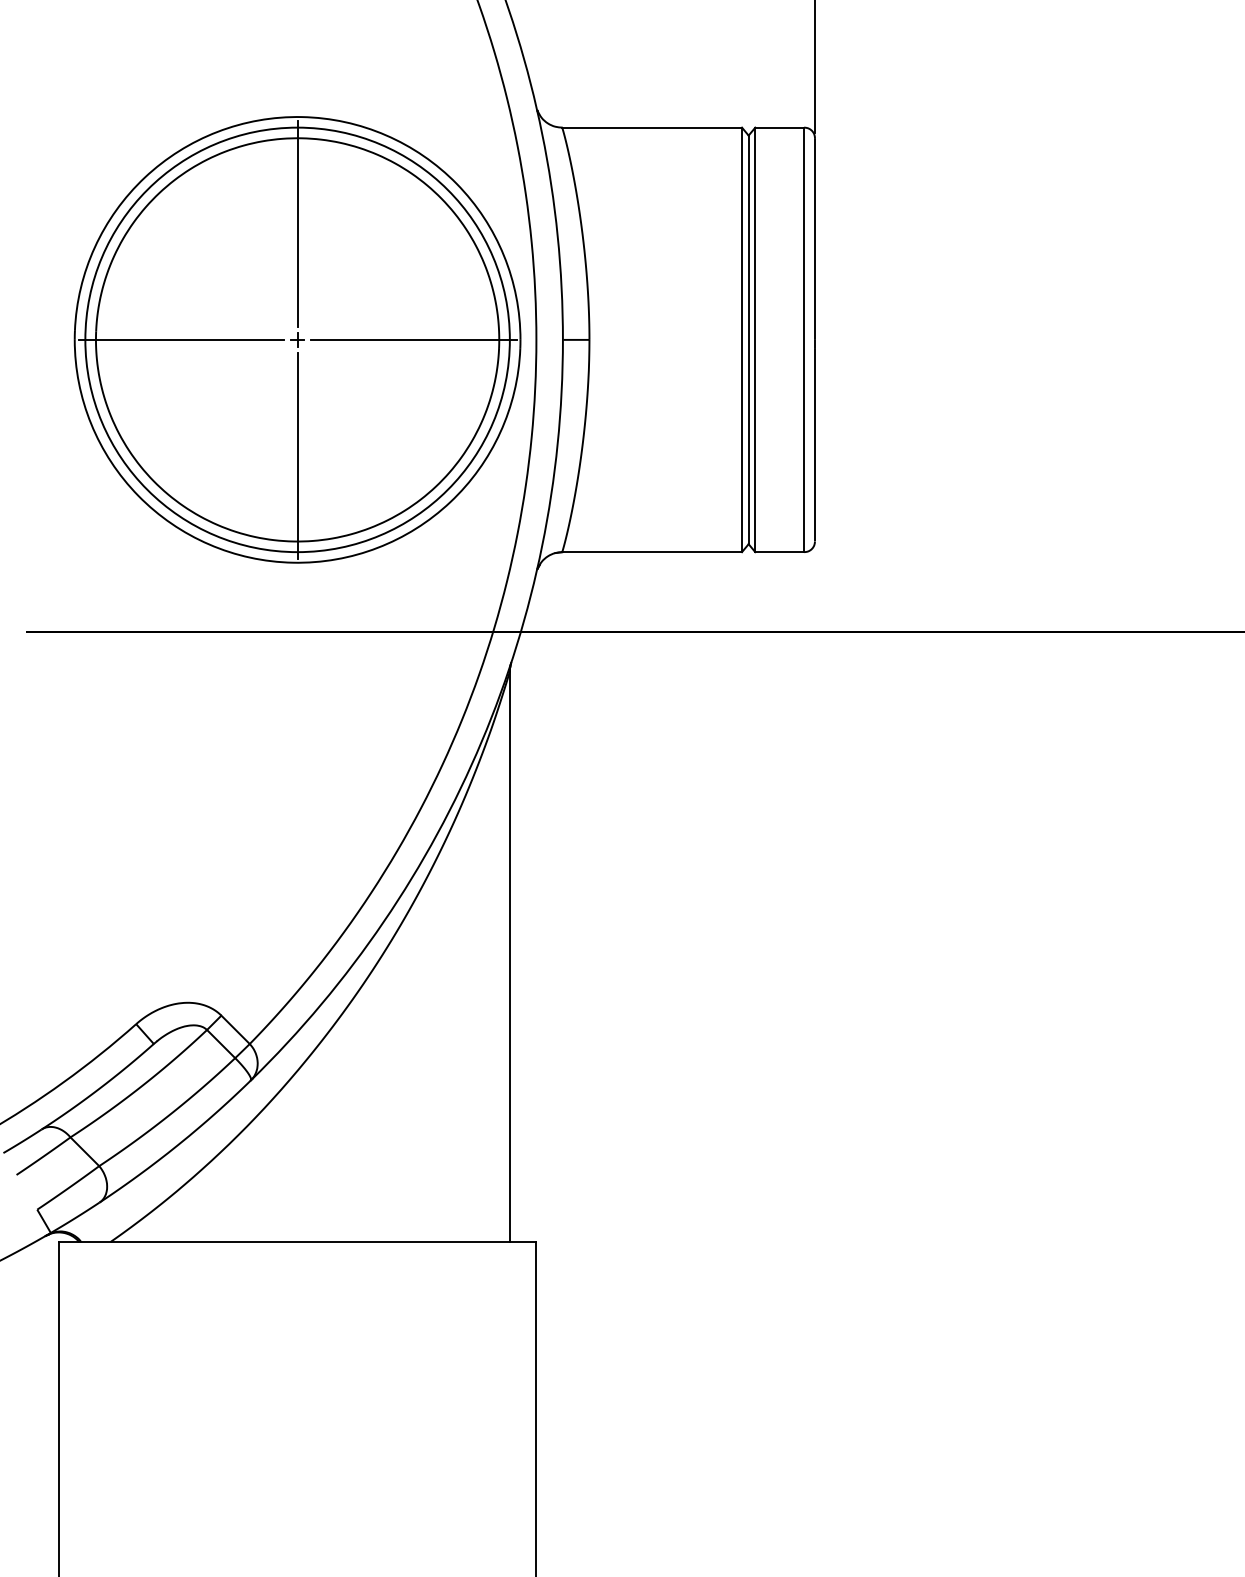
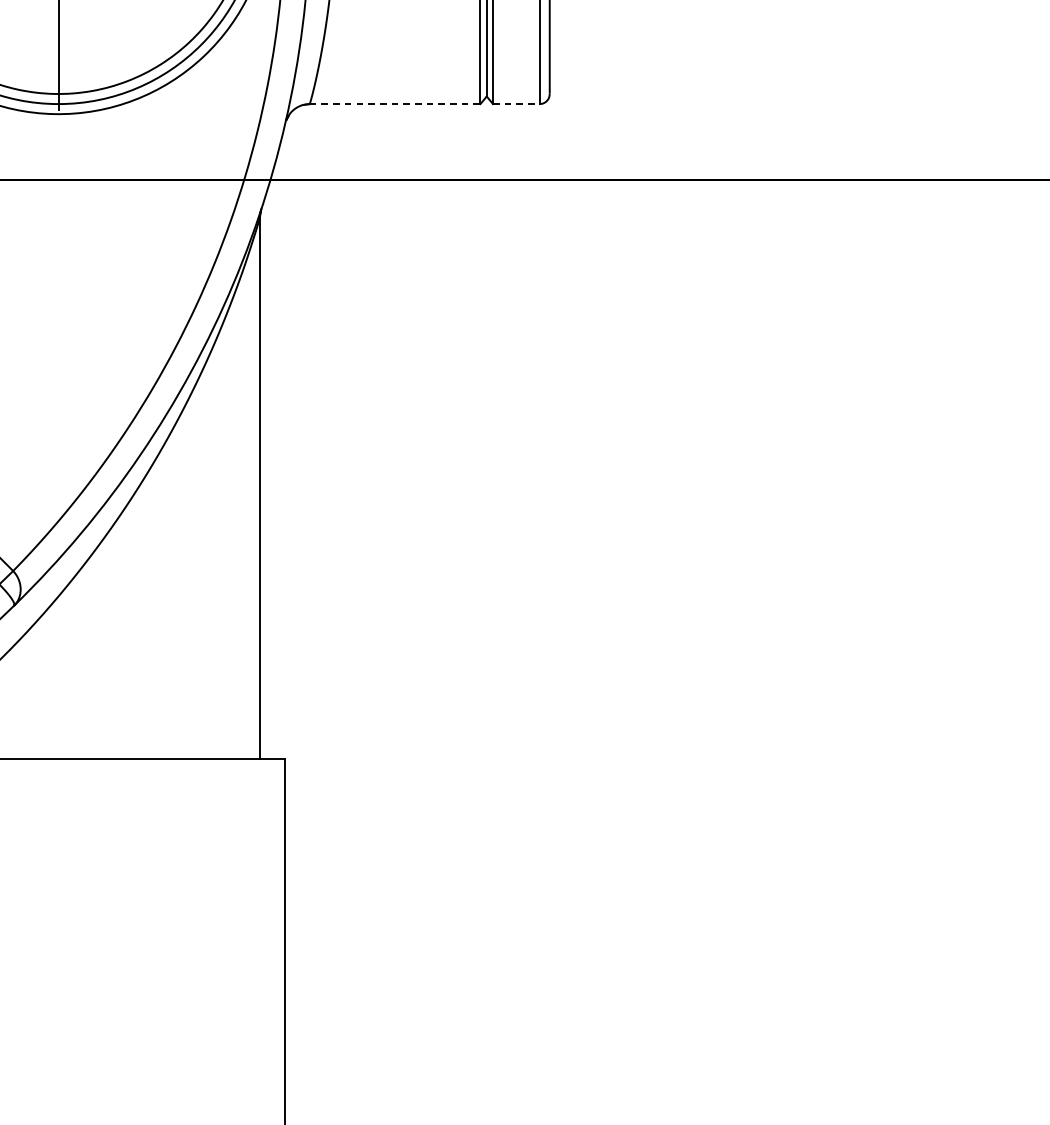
line: (652, 552) -> (395, 104), solid -> dashed
line: (779, 552) -> (516, 104), solid -> dashed

